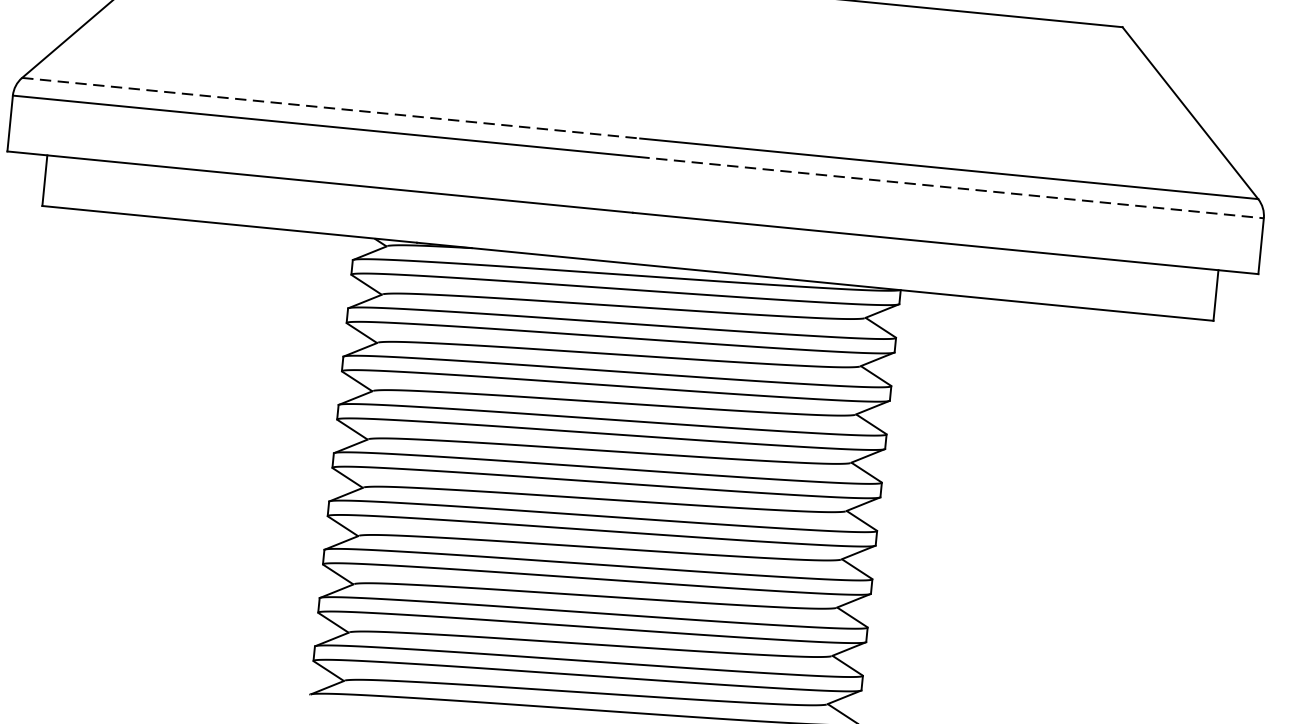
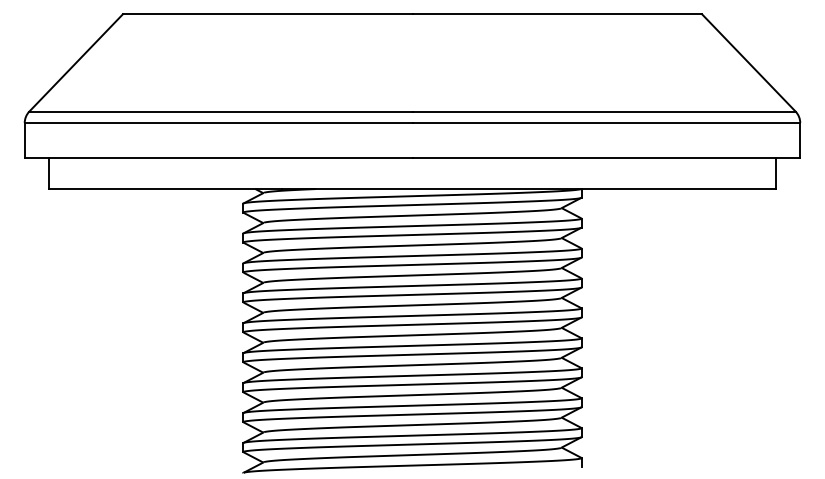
line: (330, 107) -> (220, 111), dashed -> solid
line: (951, 188) -> (606, 123), dashed -> solid

